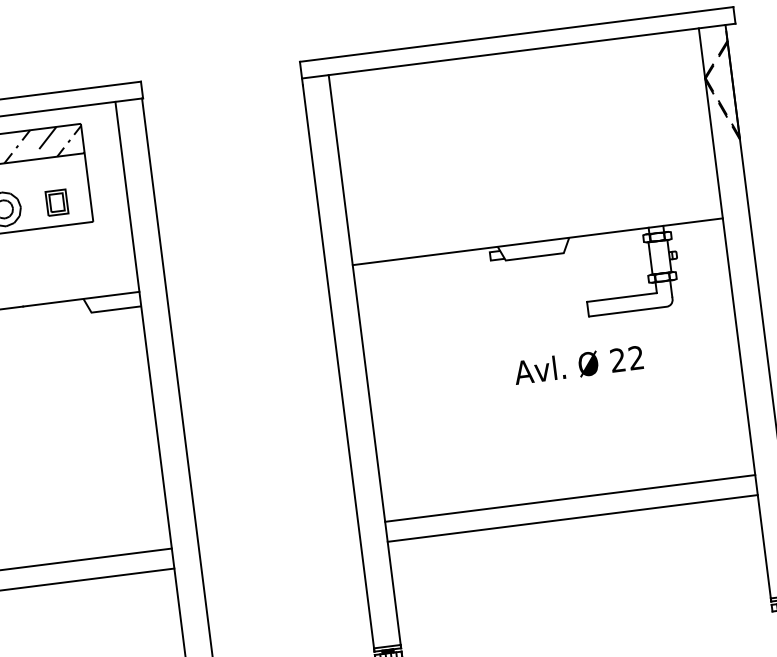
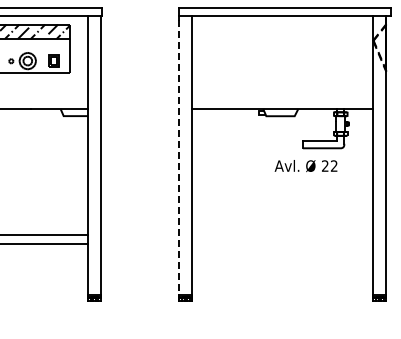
text: (577, 366) -> (305, 166), moved
line: (339, 369) -> (179, 158), solid -> dashed
line: (569, 498) -> (282, 234), removed
line: (571, 518) -> (282, 244), removed

